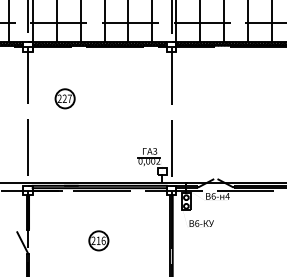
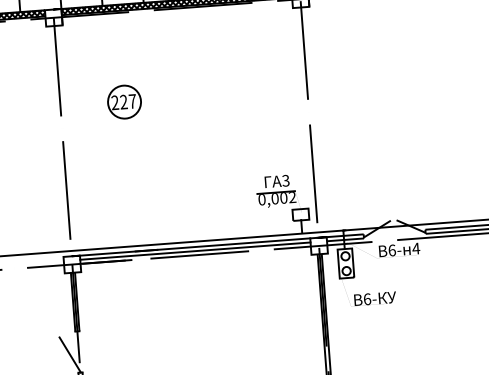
part: (98, 240) -> (200, 341), removed

